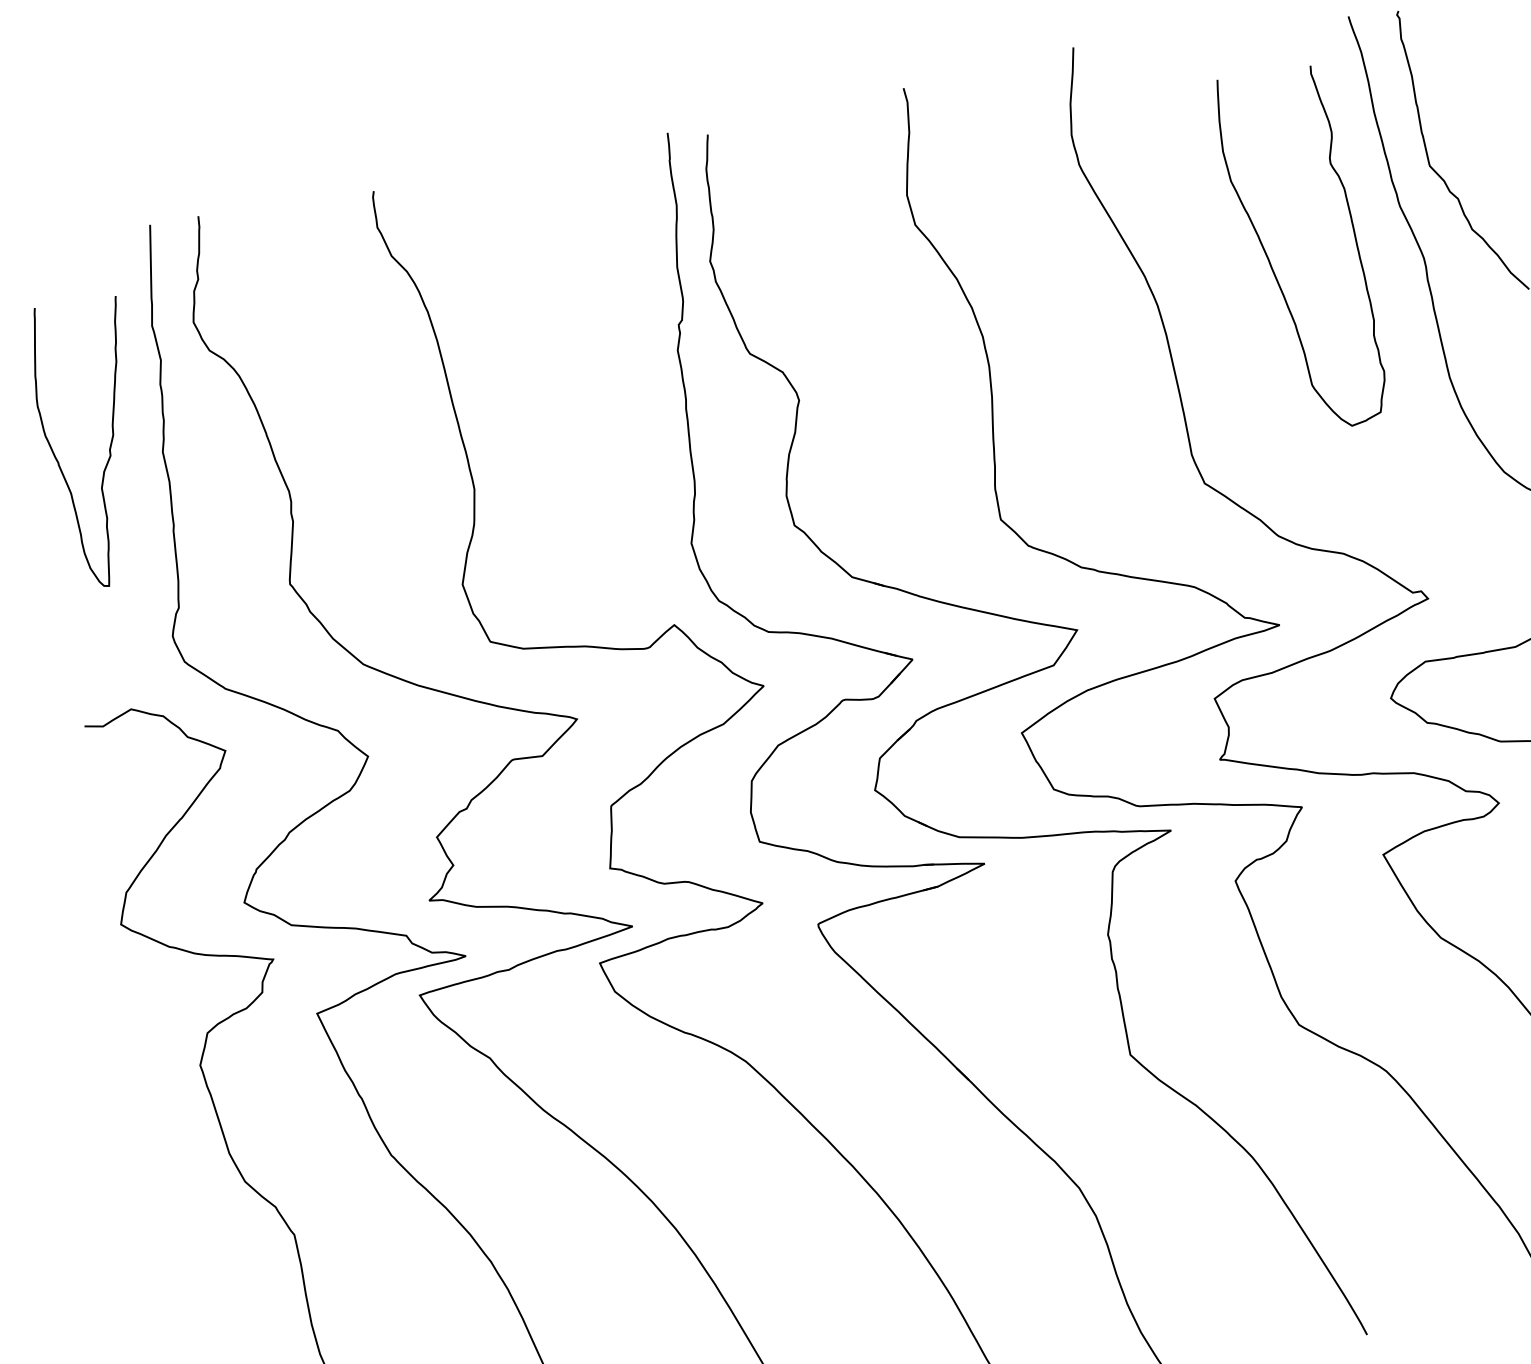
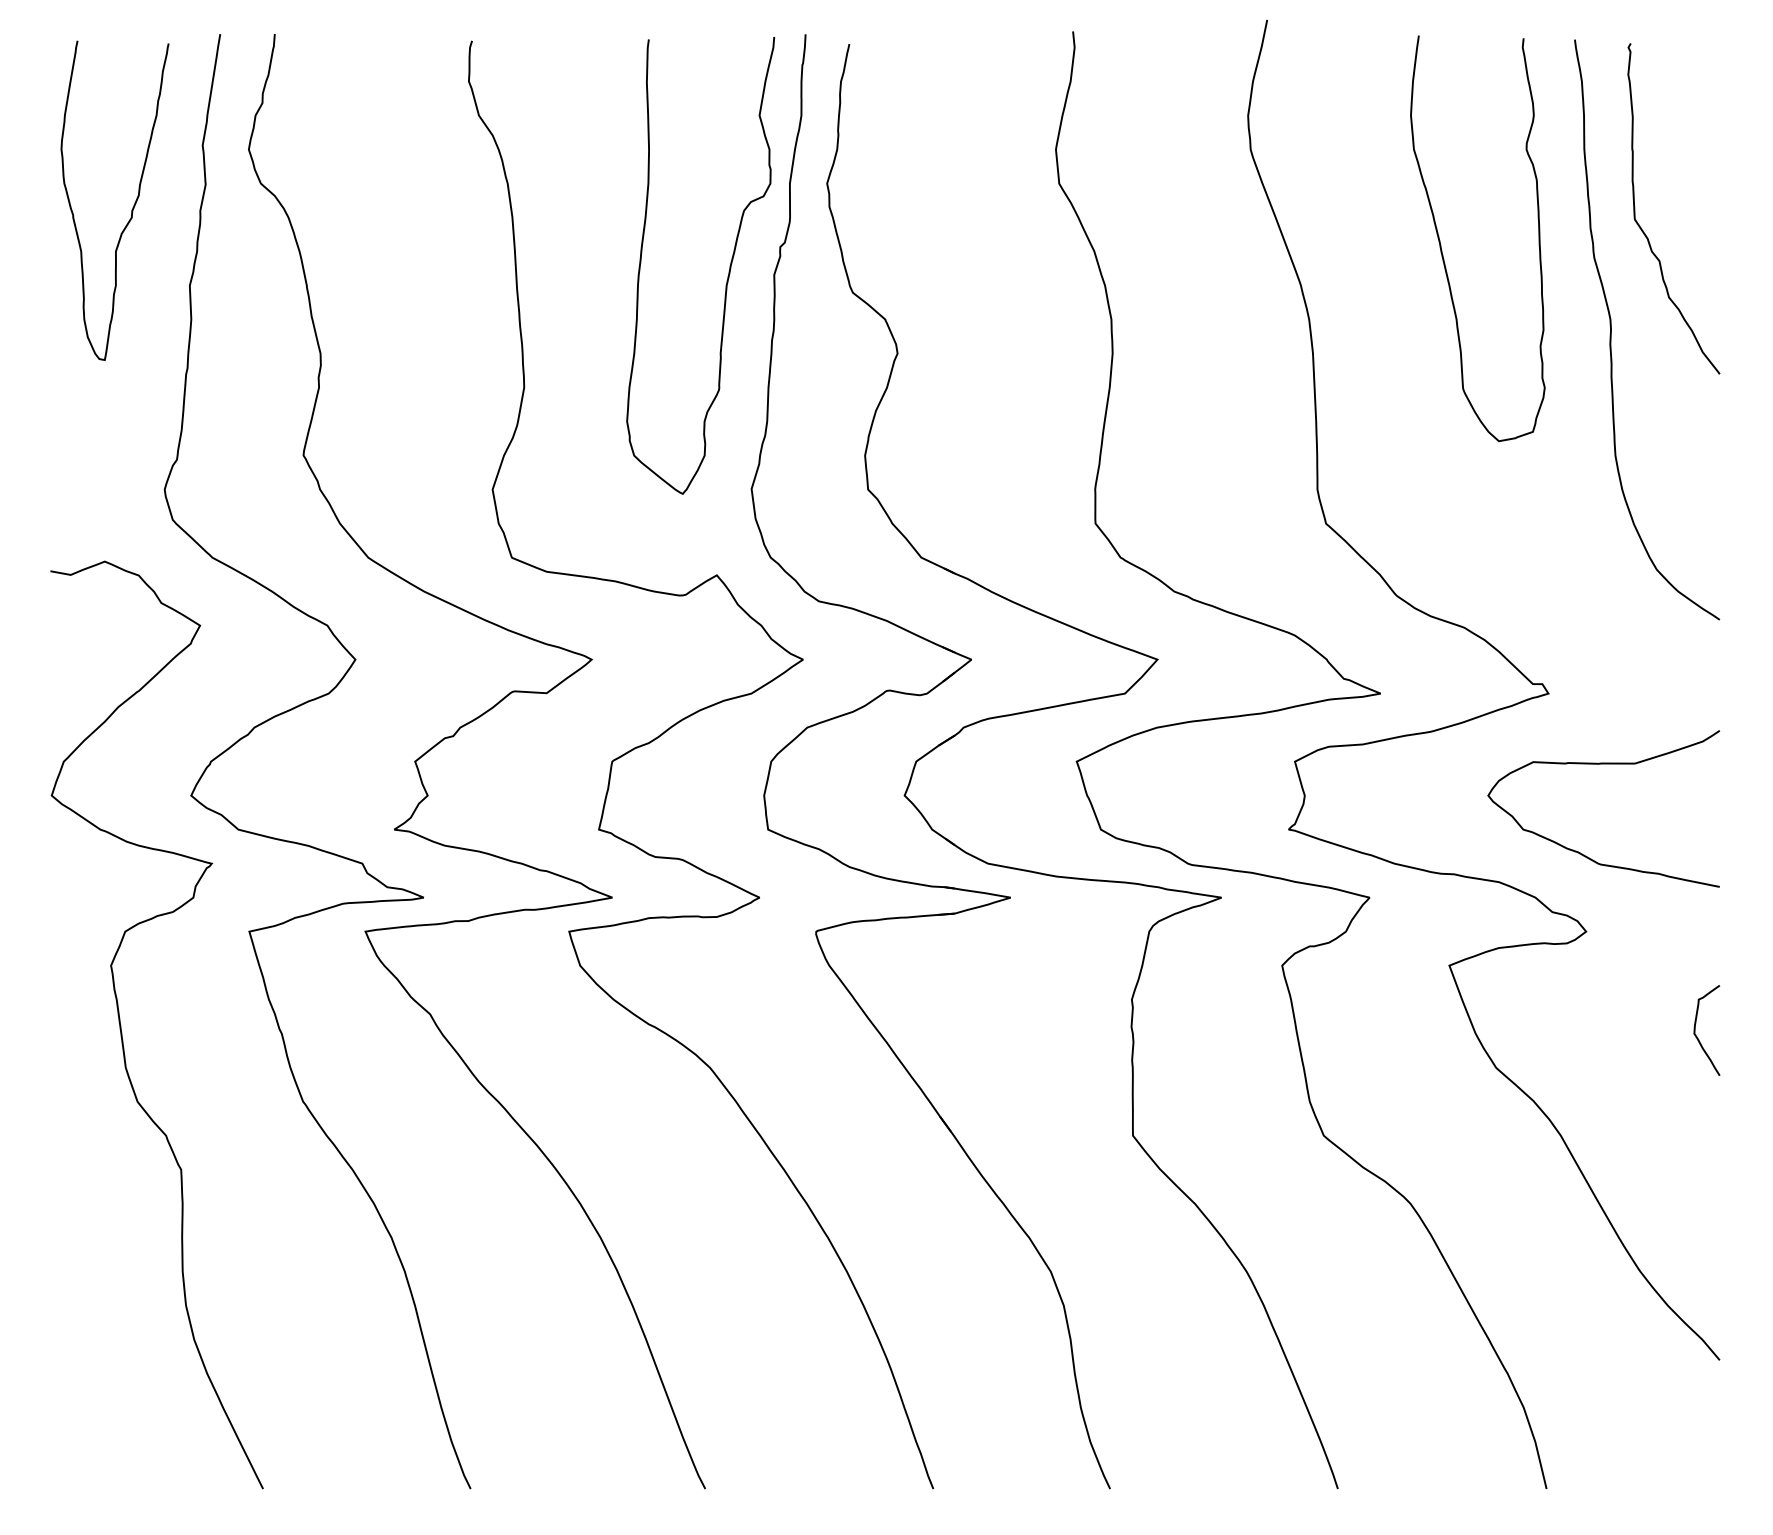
curve: (1270, 260) -> (1441, 244), moved
curve: (636, 354) -> (728, 271), added
curve: (109, 448) -> (131, 209), moved

